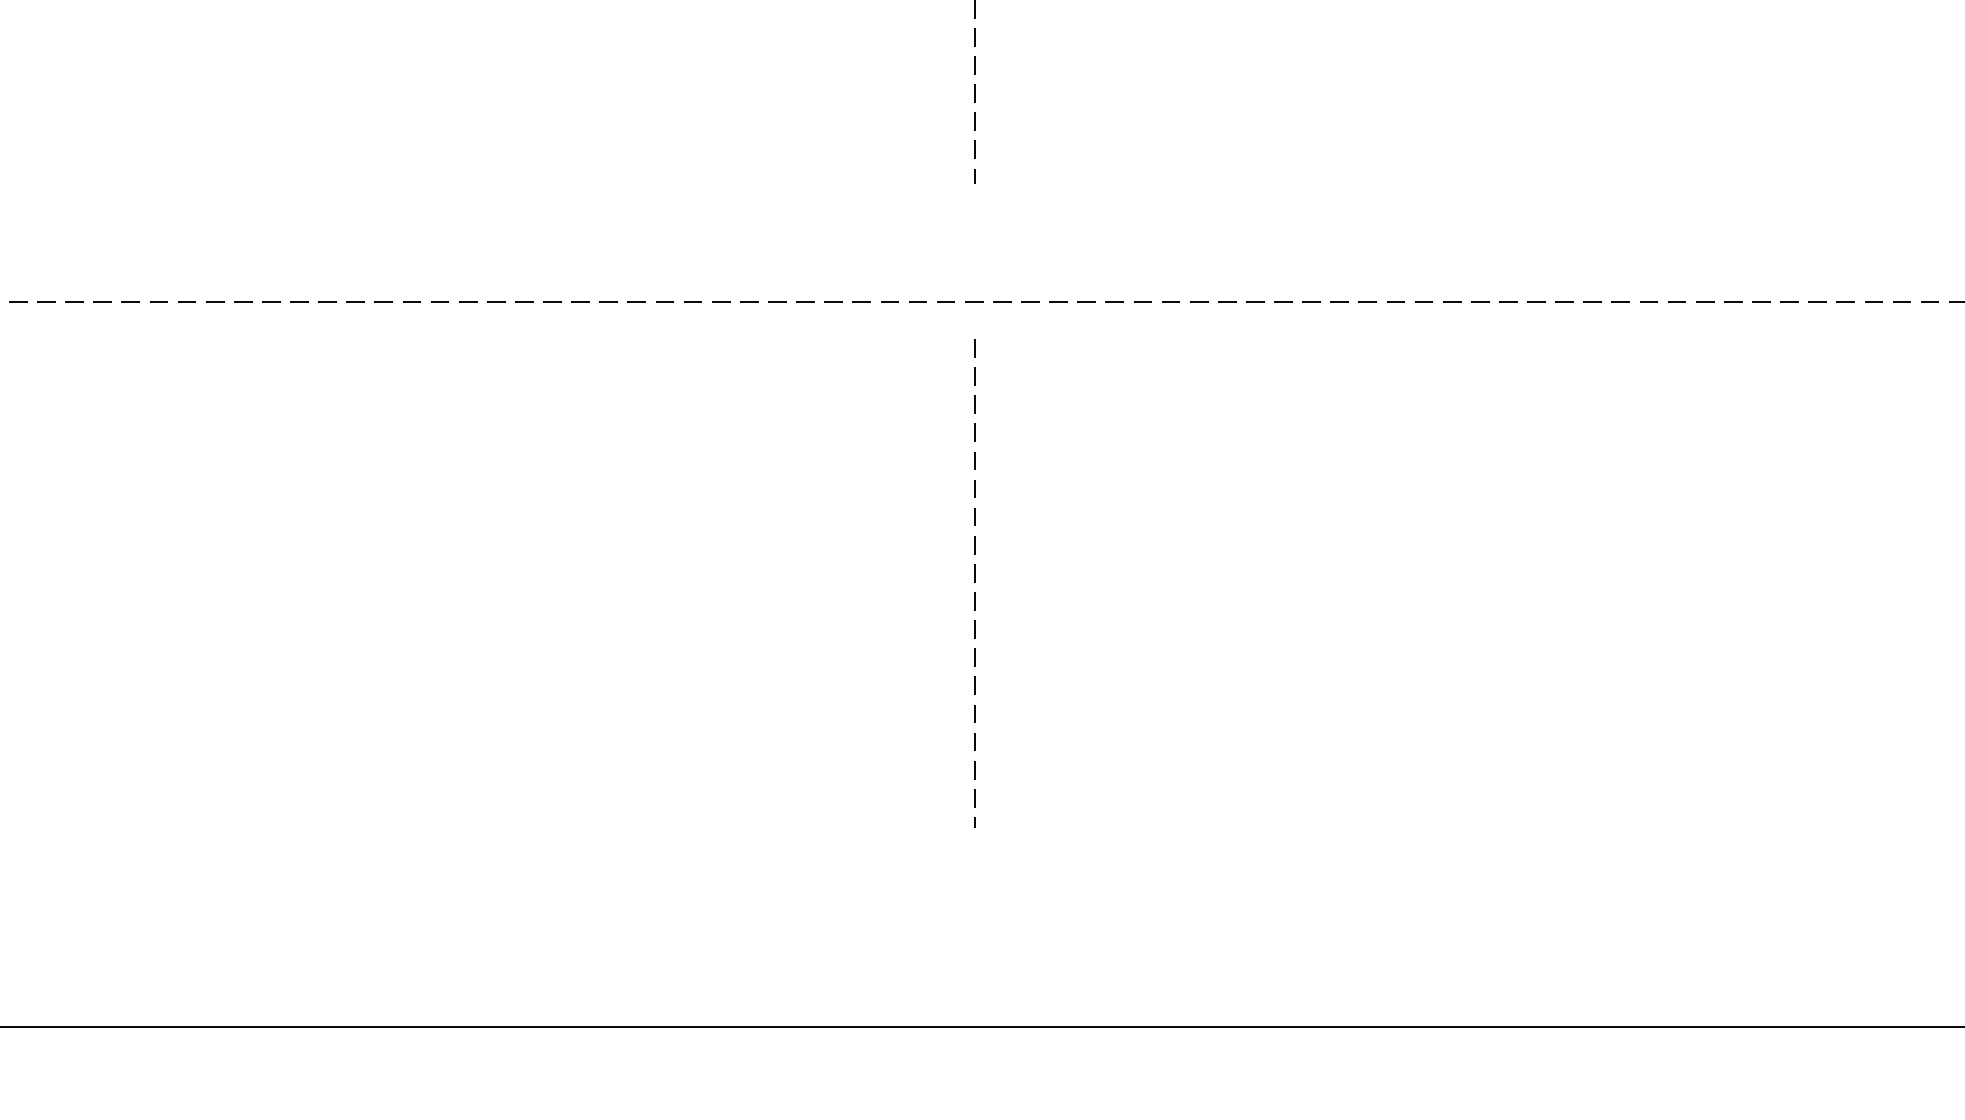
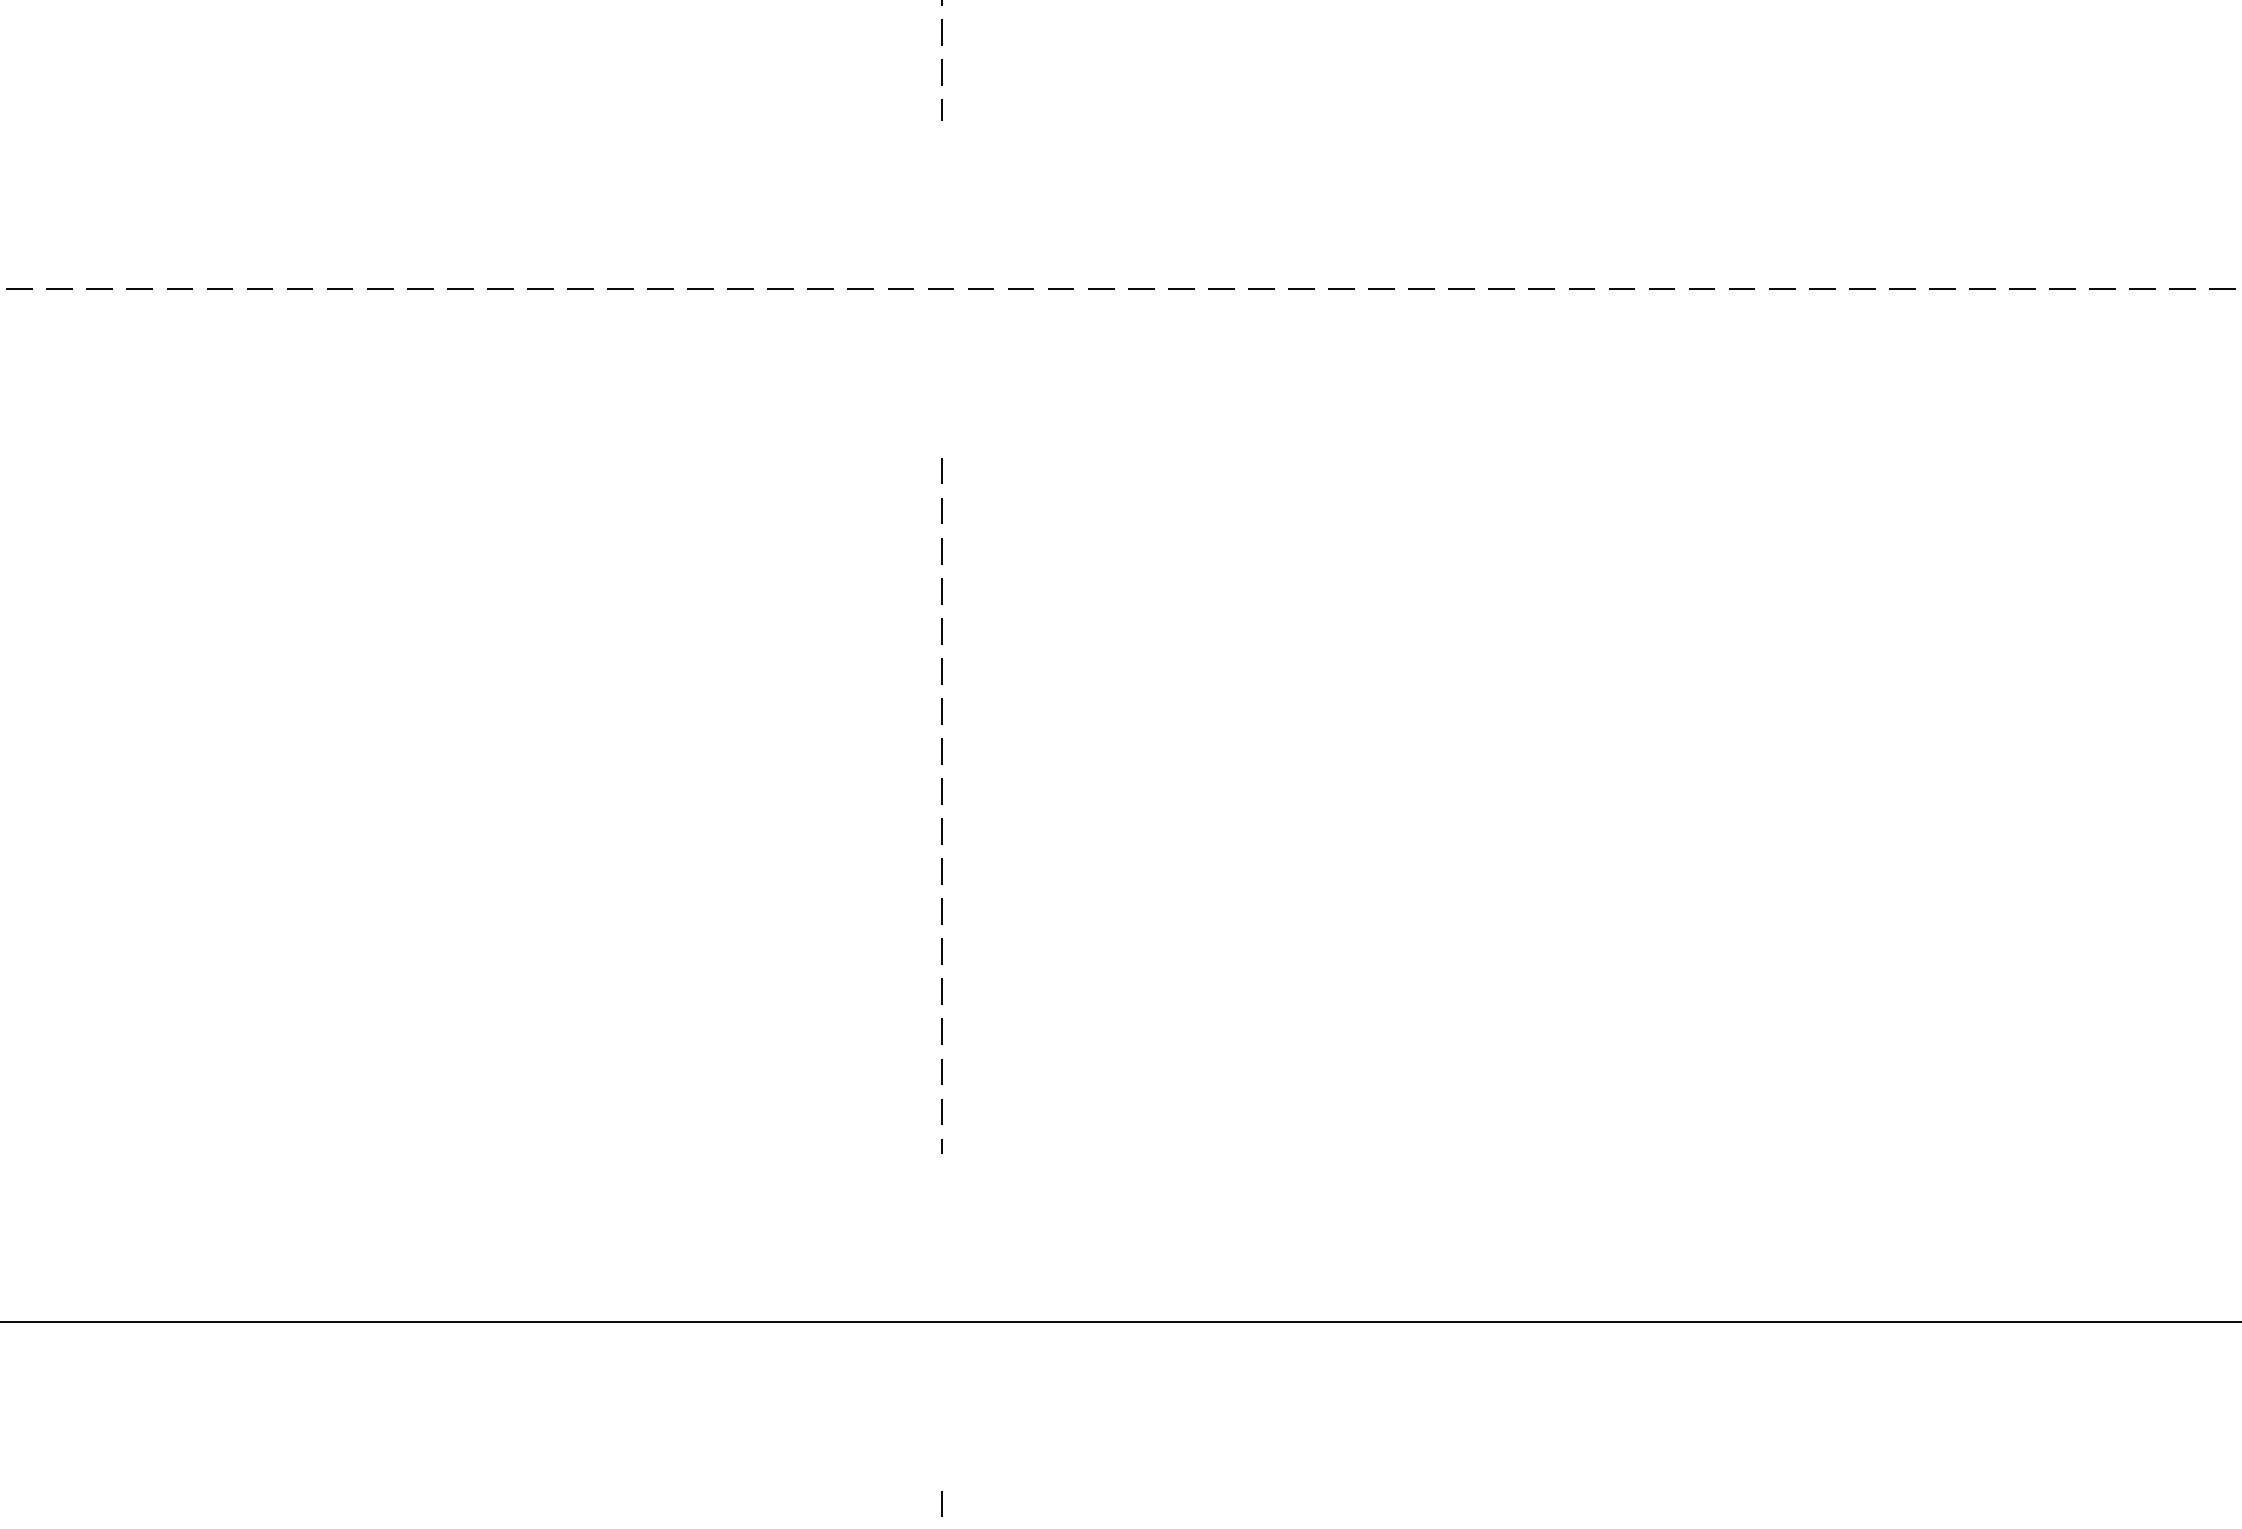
line: (974, 582) -> (941, 804), moved

